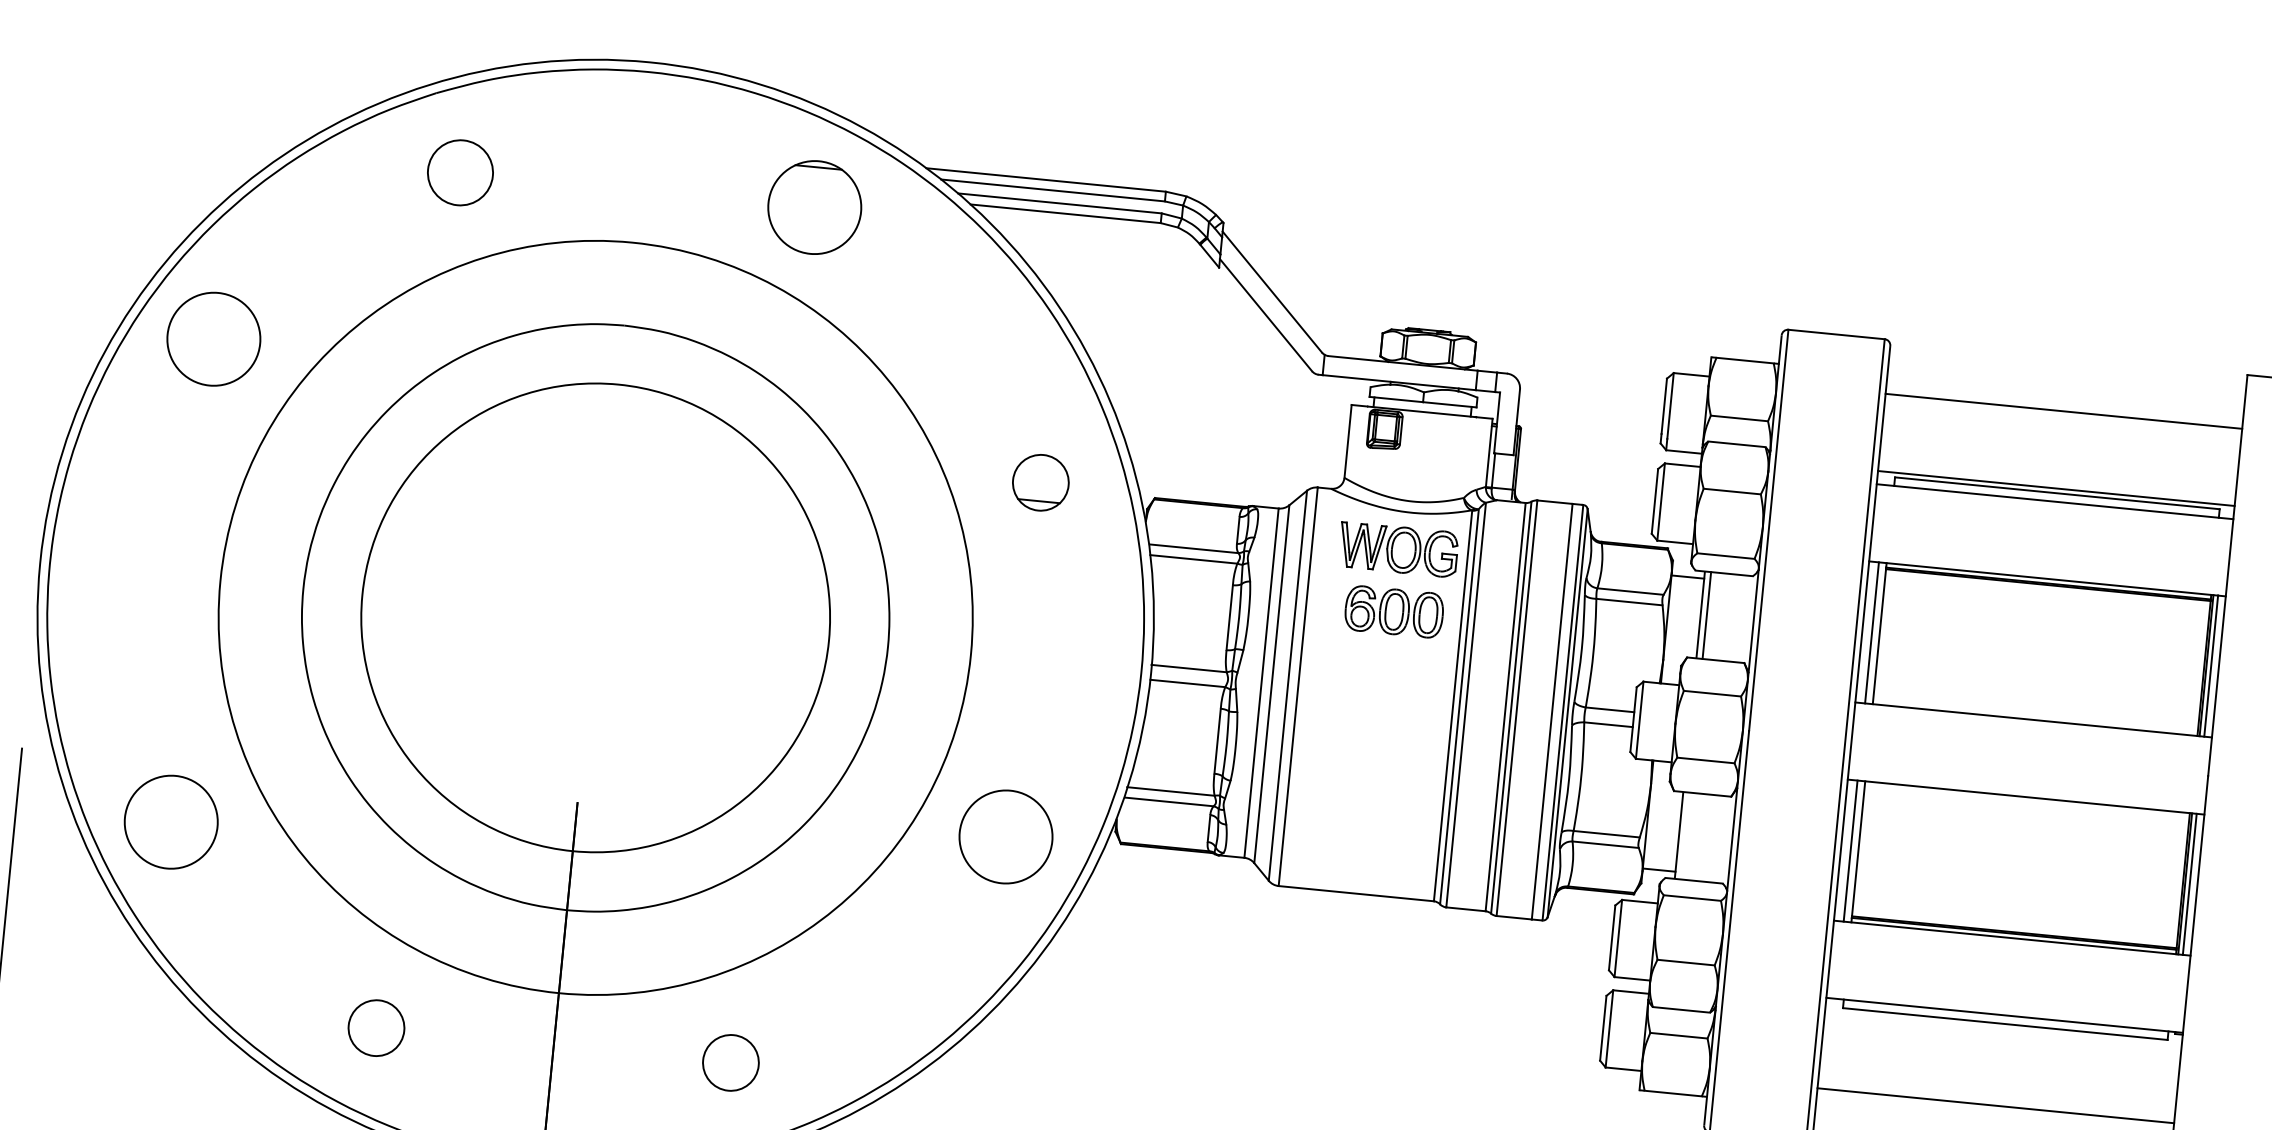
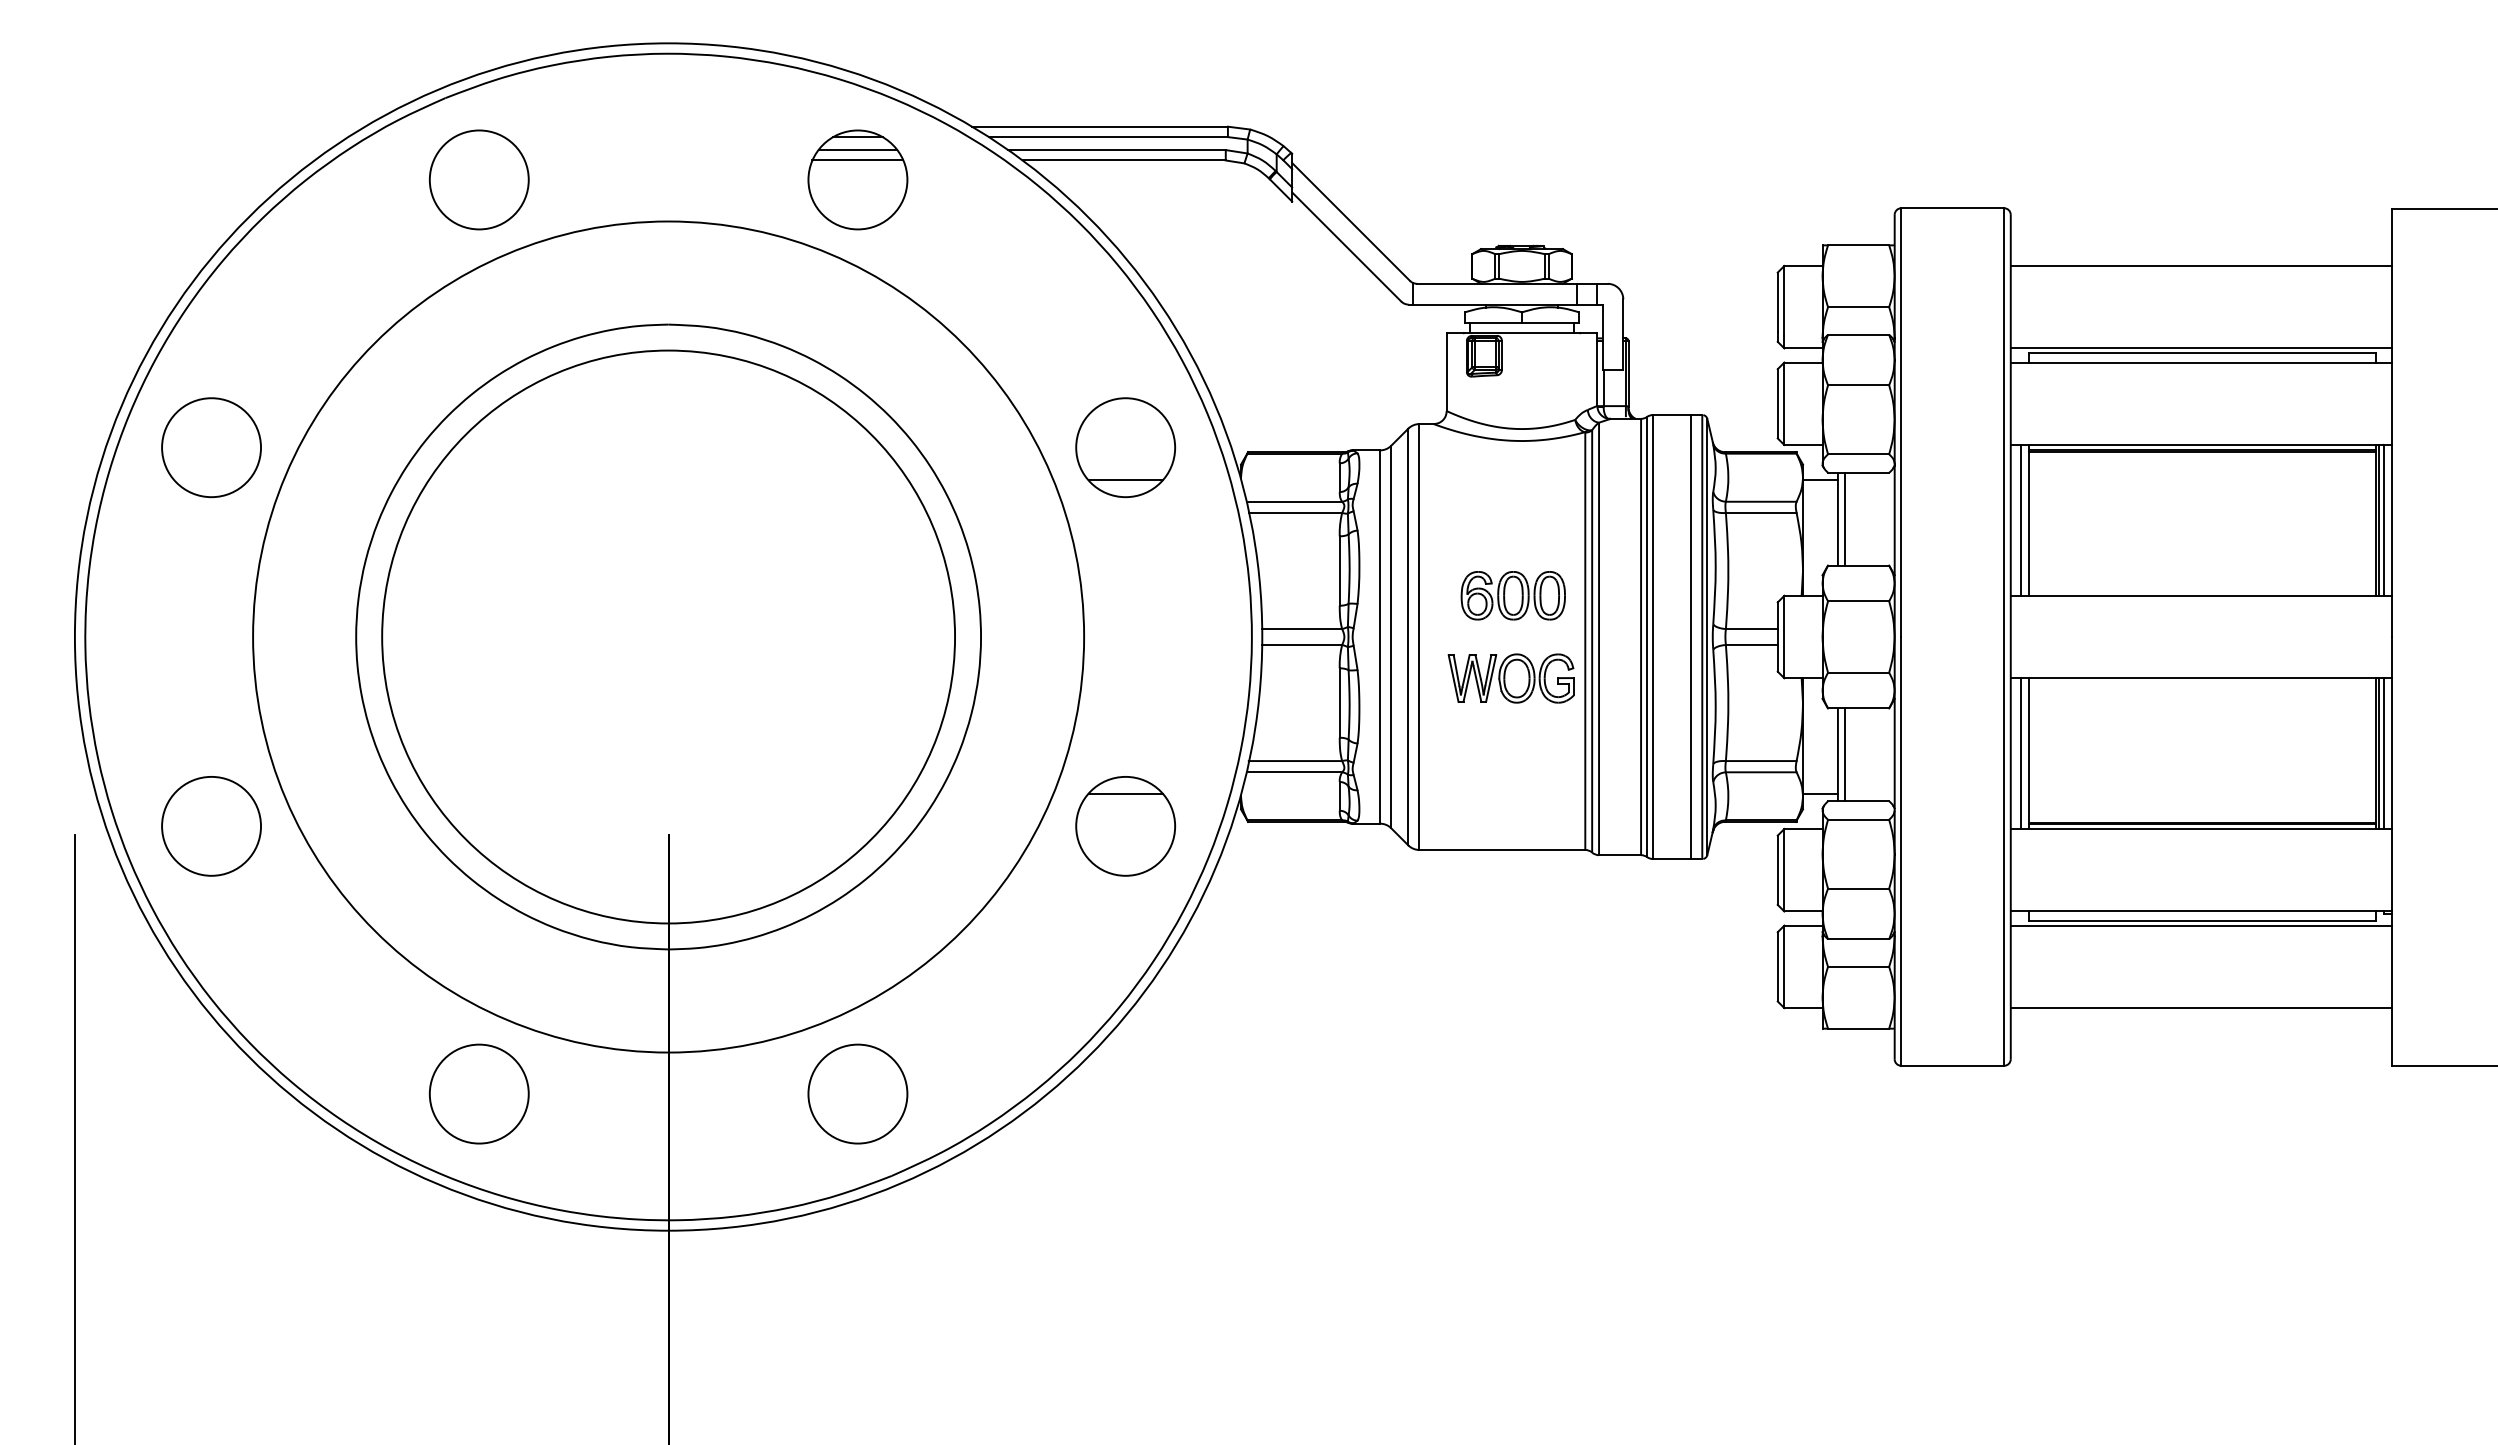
circle: (459, 172) -> (478, 179), size x1.43
line: (817, 179) -> (857, 150), added
line: (816, 189) -> (857, 160), added
circle: (213, 339) -> (211, 447), moved
part: (1040, 482) -> (1125, 447), size x1.67
part: (1397, 549) -> (1510, 678), moved
part: (1393, 611) -> (1512, 595), moved
circle: (595, 617) -> (668, 636), size x0.71
circle: (595, 617) -> (668, 636), size x1.67
line: (1008, 806) -> (1125, 793), added
circle: (171, 822) -> (211, 826), moved
line: (1685, 835) -> (1844, 754), added
circle: (375, 1027) -> (478, 1093), size x1.67
line: (2002, 1028) -> (2200, 925), added
circle: (730, 1062) -> (857, 1093), size x1.67

